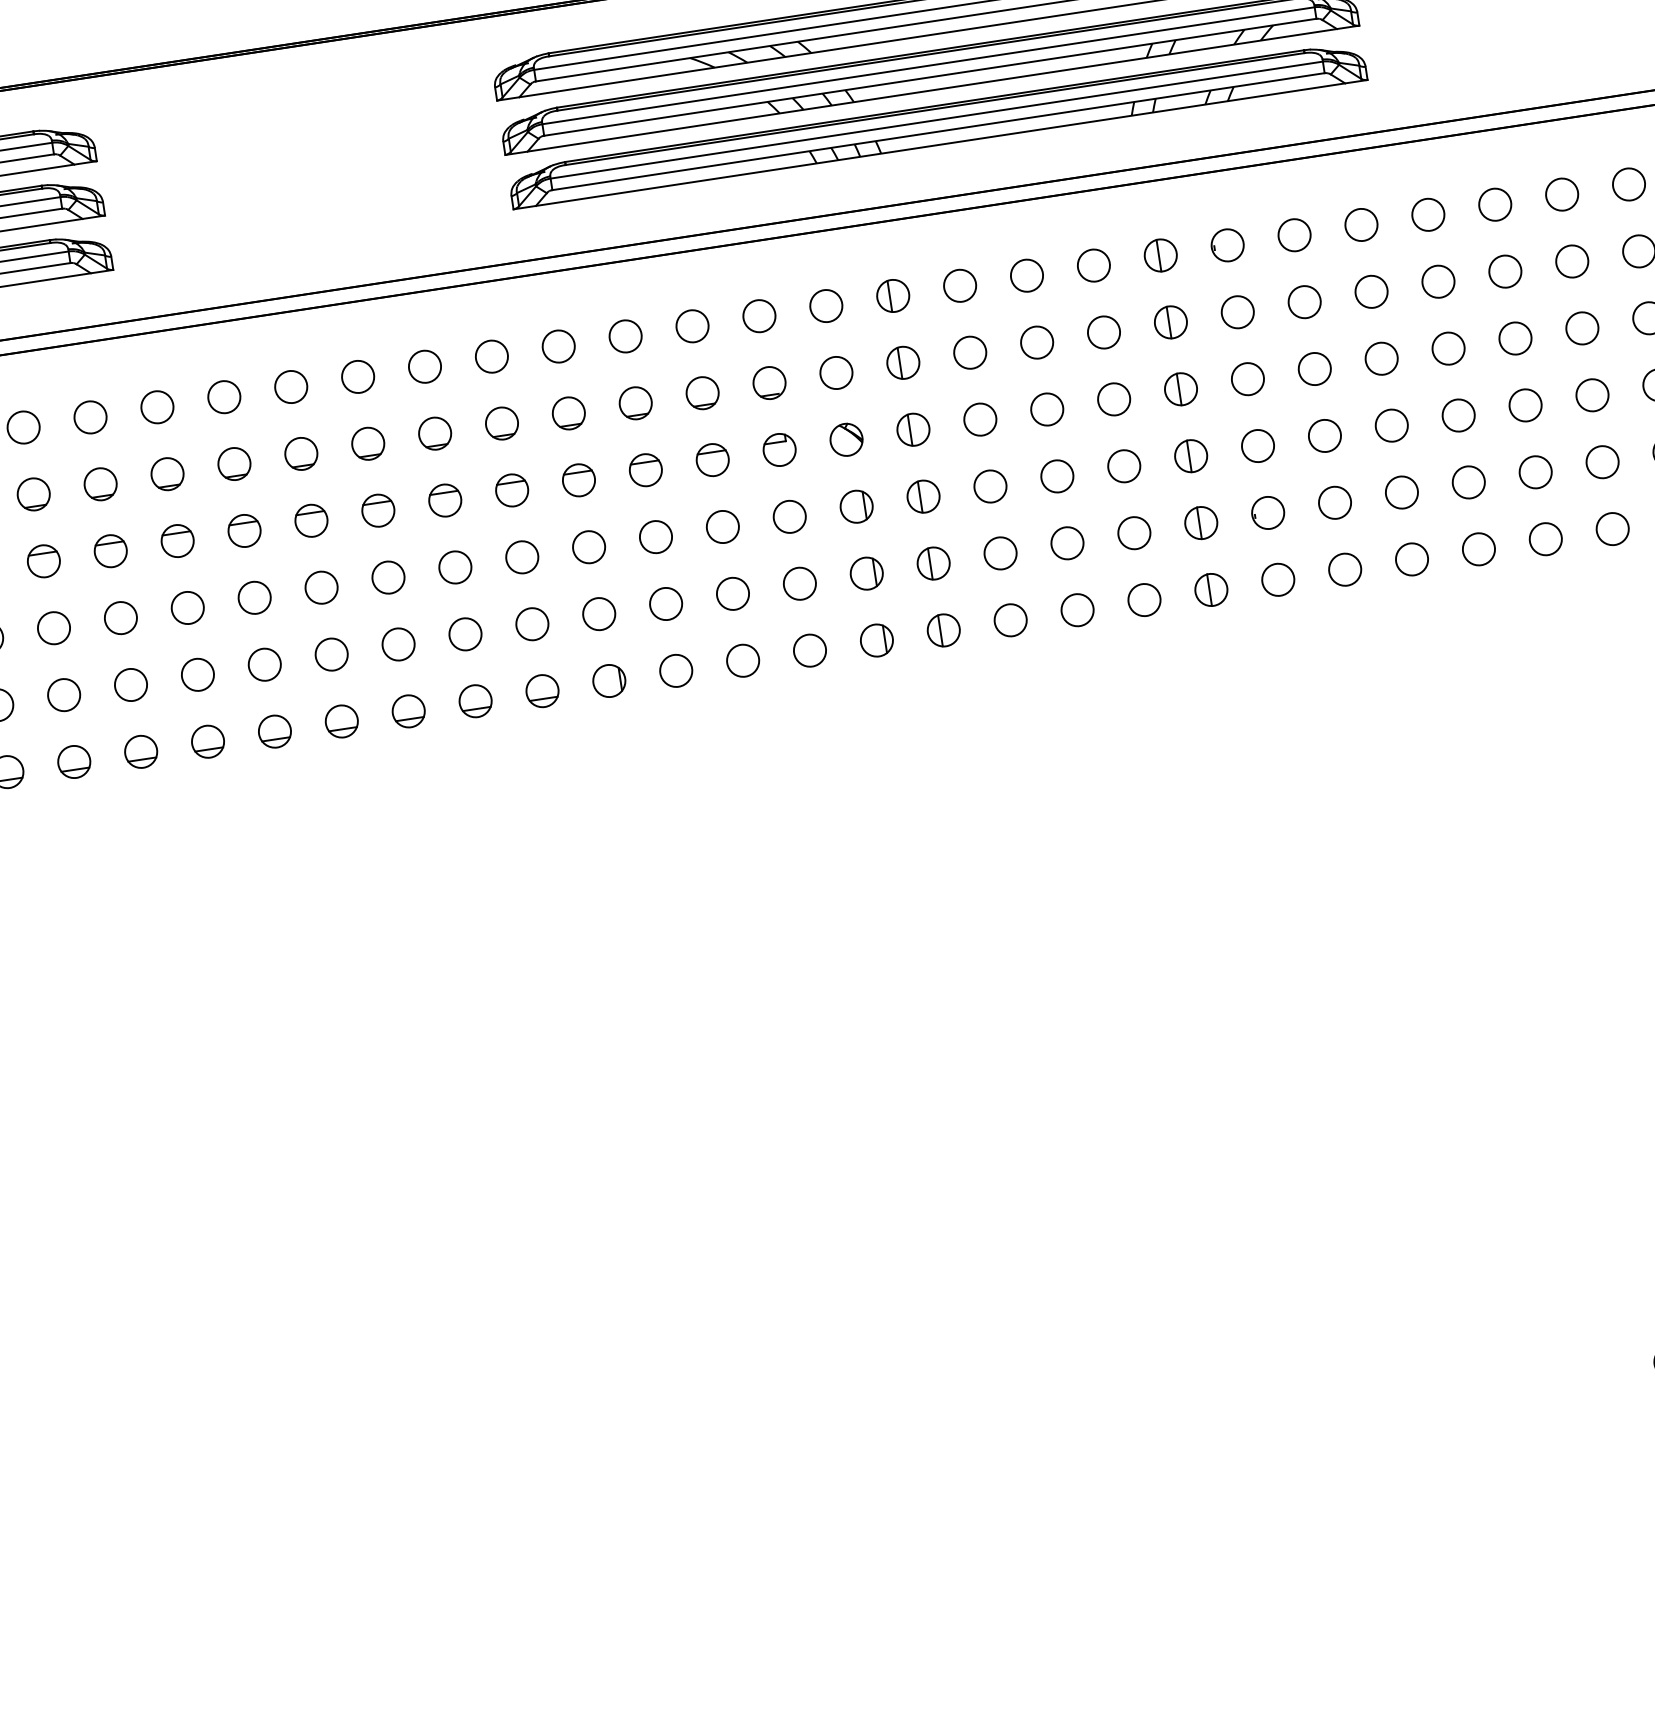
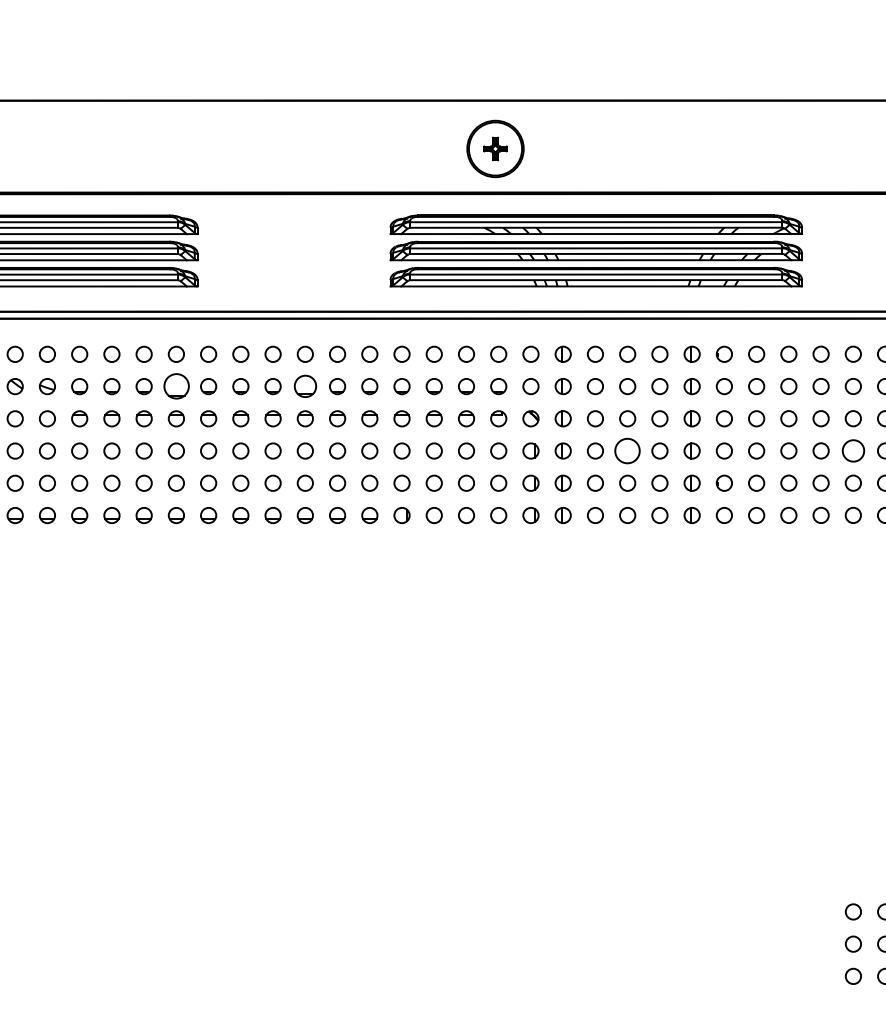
circle: (1523, 404) -> (852, 450), size x1.4
part: (366, 443) -> (304, 386), size x1.4
circle: (1056, 475) -> (627, 450), size x1.6
part: (98, 484) -> (175, 386), size x1.6

